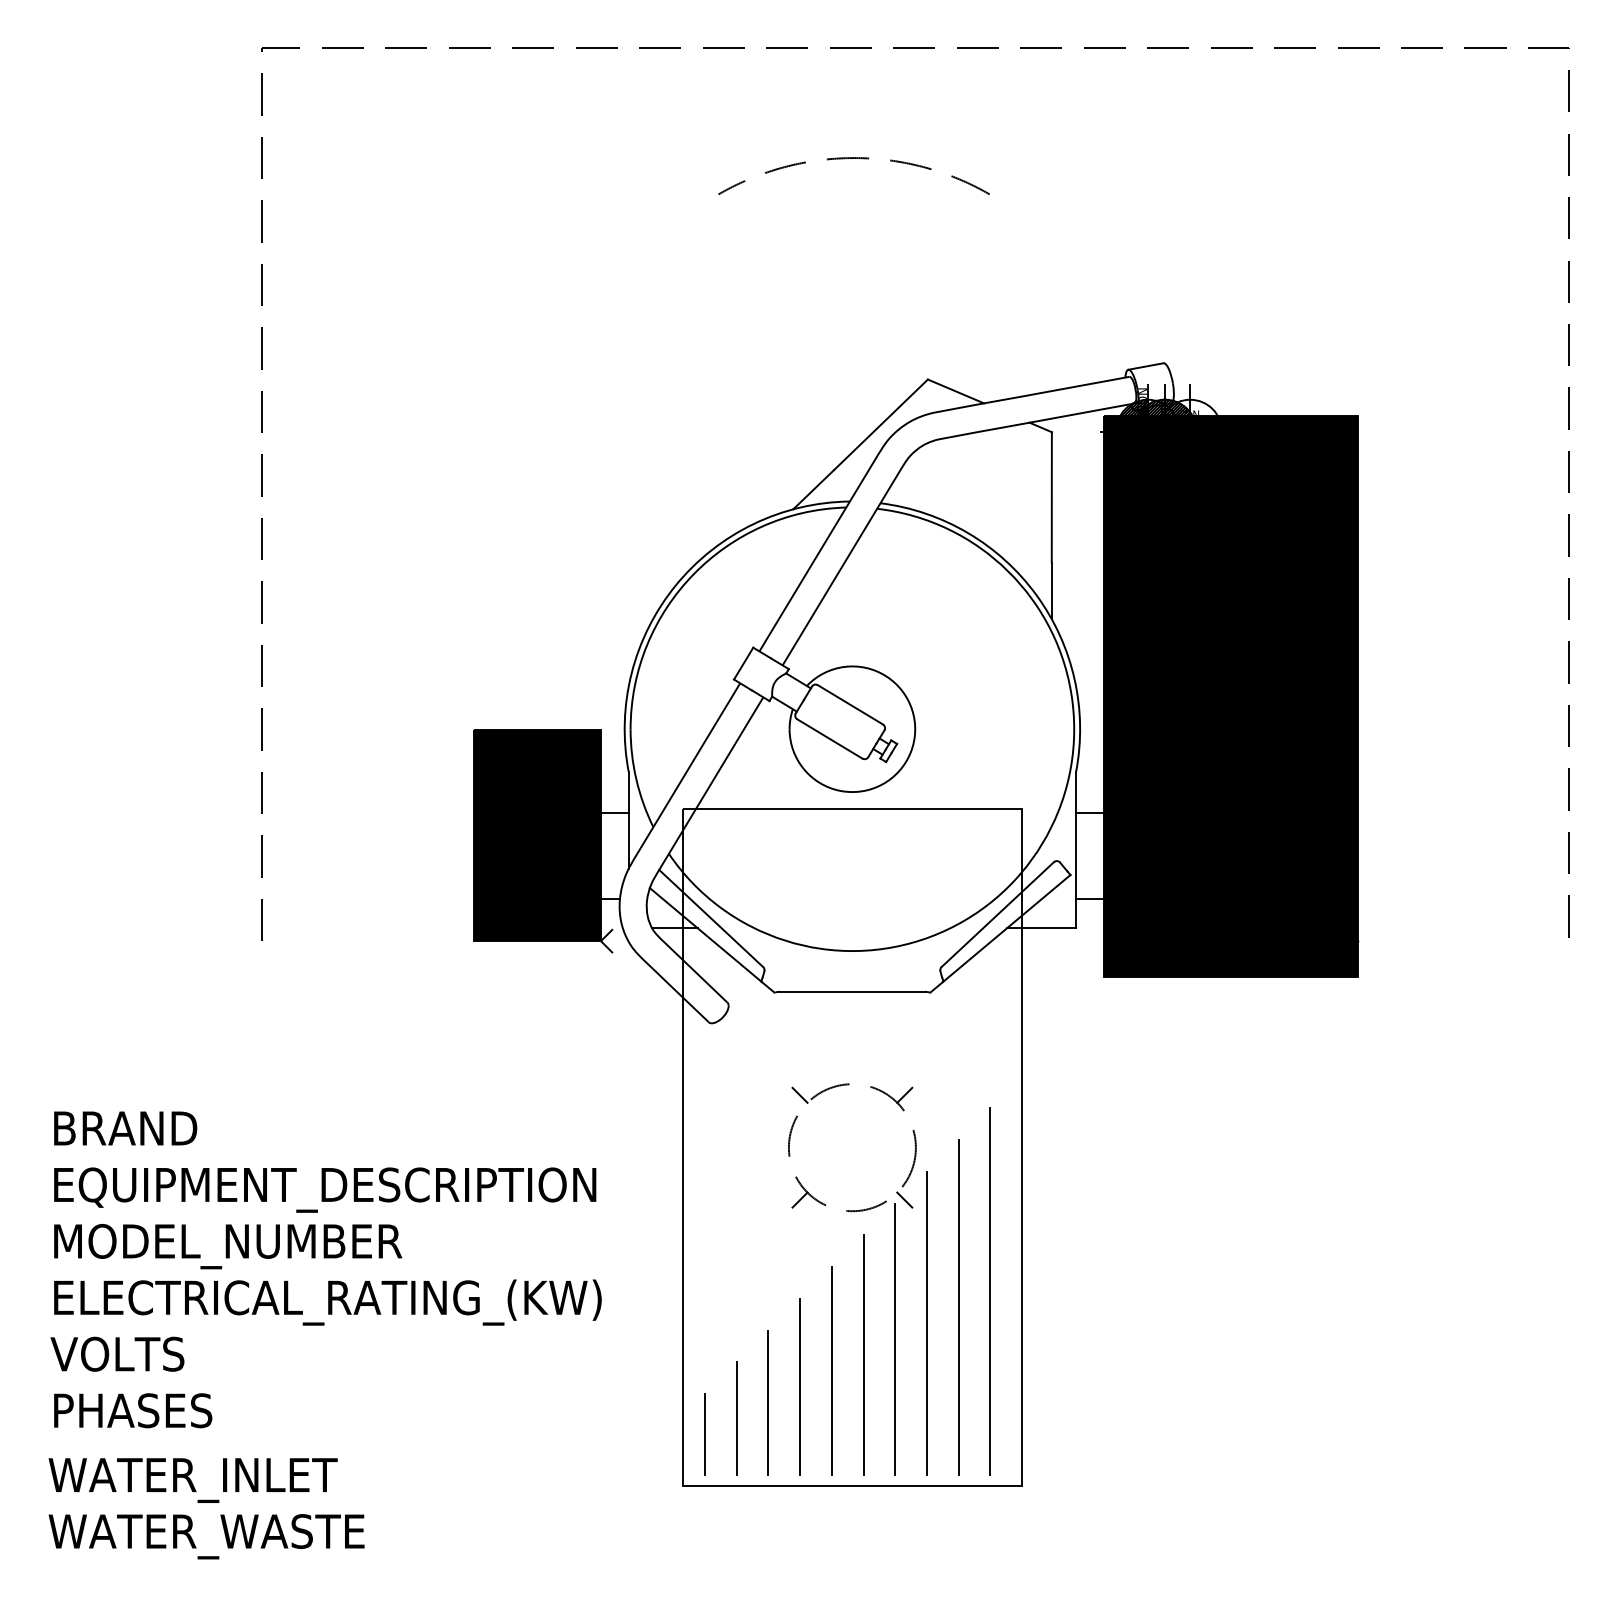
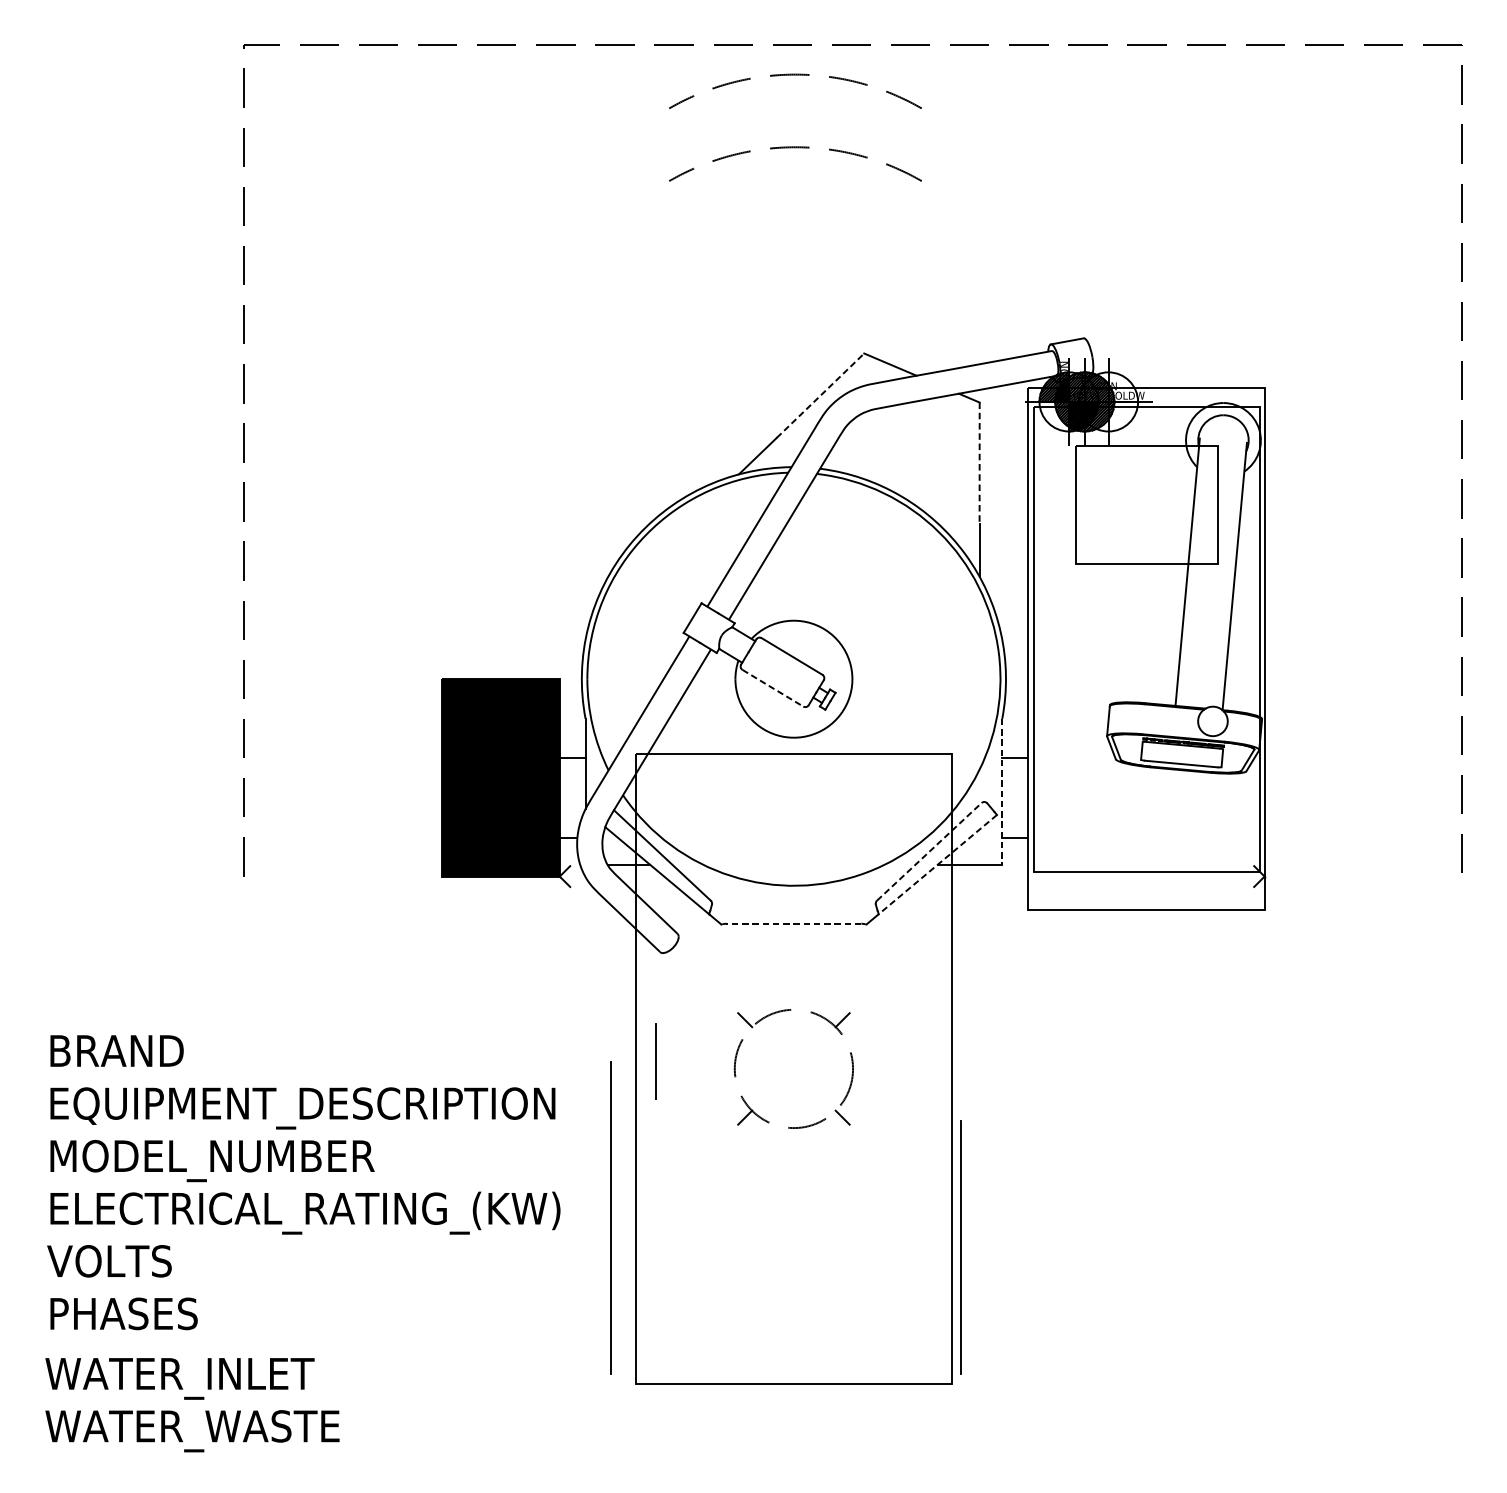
arc: (853, 80) -> (794, 75), added
line: (881, 424) -> (821, 395), solid -> dashed
line: (1051, 497) -> (979, 463), solid -> dashed
hatch: (1231, 541) -> (1146, 504), removed
fill: (1230, 696) -> (1146, 648), removed
line: (830, 739) -> (773, 688), solid -> dashed
line: (1076, 850) -> (1002, 792), solid -> dashed
line: (997, 914) -> (929, 851), solid -> dashed
line: (1006, 928) -> (937, 864), solid -> dashed
line: (851, 991) -> (793, 923), solid -> dashed
line: (990, 1291) -> (922, 1202), removed
line: (958, 1307) -> (610, 1217), moved
line: (926, 1323) -> (862, 1232), removed
line: (894, 1339) -> (960, 1247), moved
line: (863, 1355) -> (804, 1262), removed
line: (831, 1371) -> (774, 1277), removed
line: (800, 1386) -> (745, 1291), removed
line: (768, 1402) -> (715, 1306), removed
line: (736, 1418) -> (685, 1321), removed
line: (704, 1434) -> (656, 1061), moved

